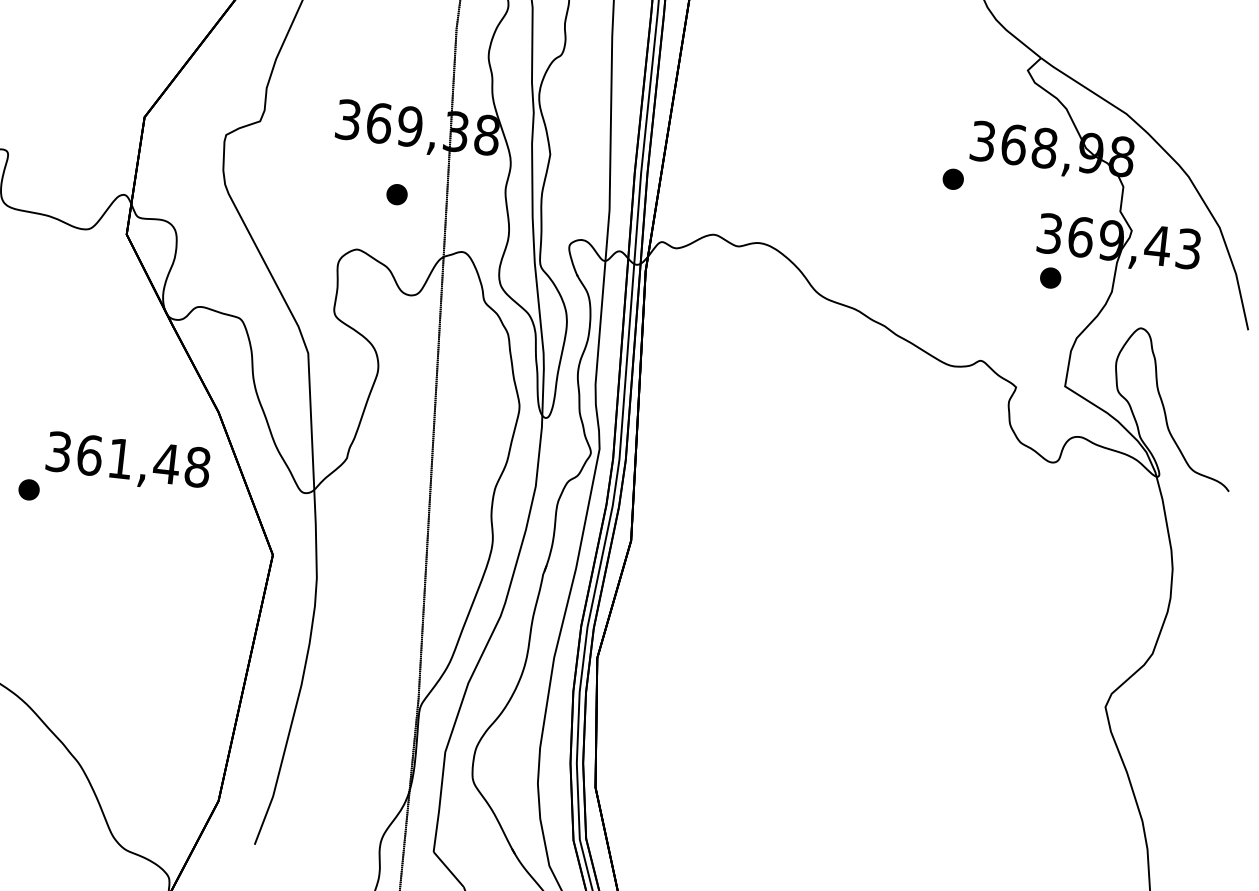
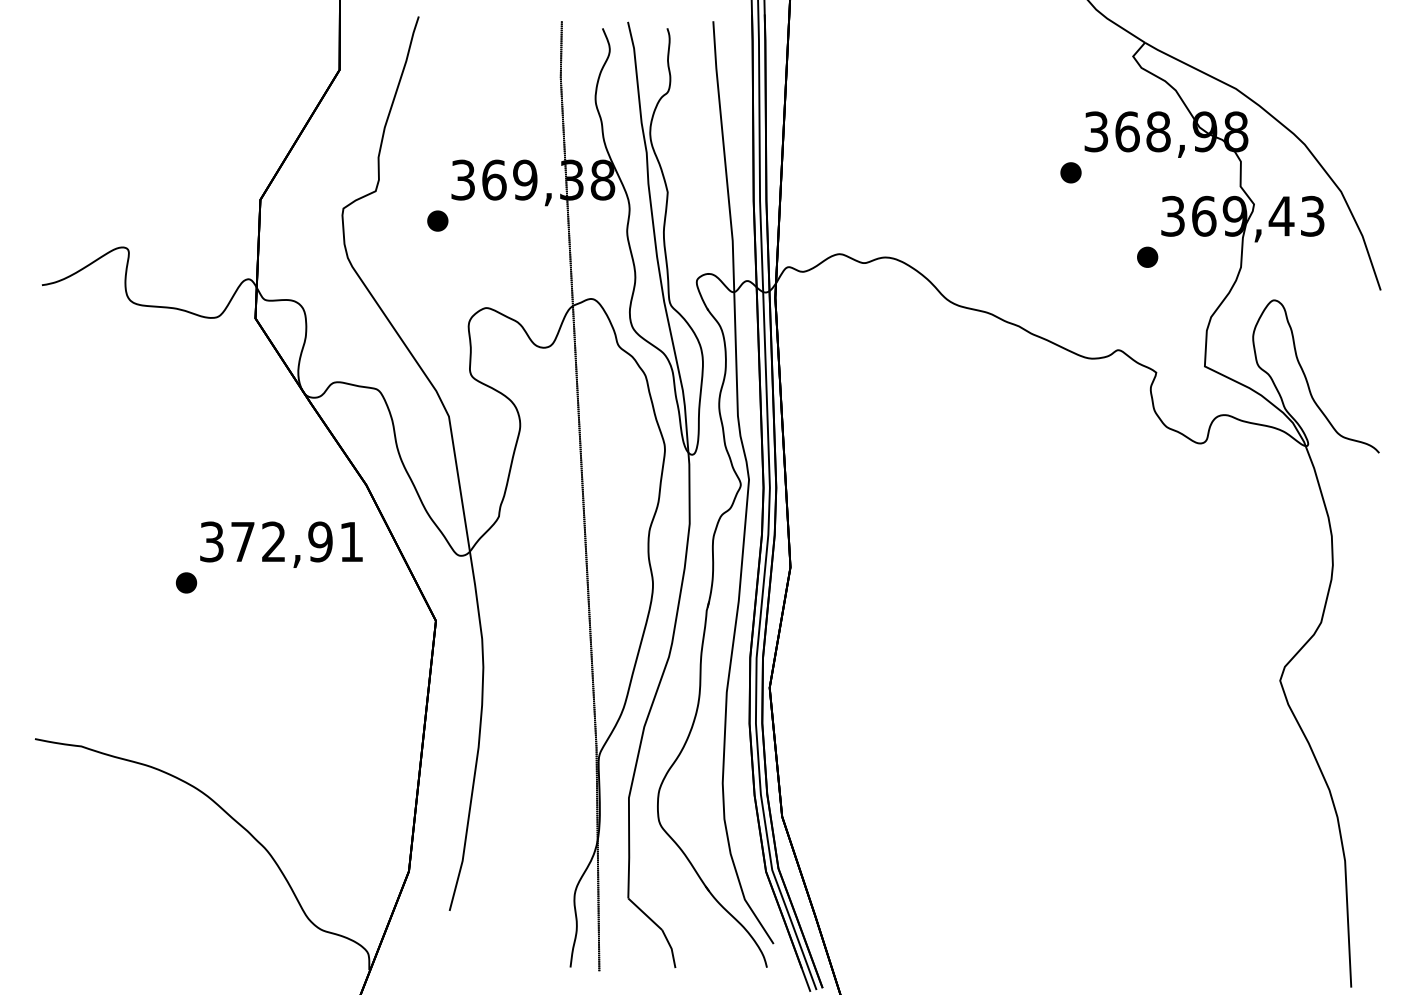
part: (396, 194) -> (437, 220), moved
part: (1050, 277) -> (1147, 256), moved
text: (143, 460) -> (297, 541), 361,48 -> 372,91

